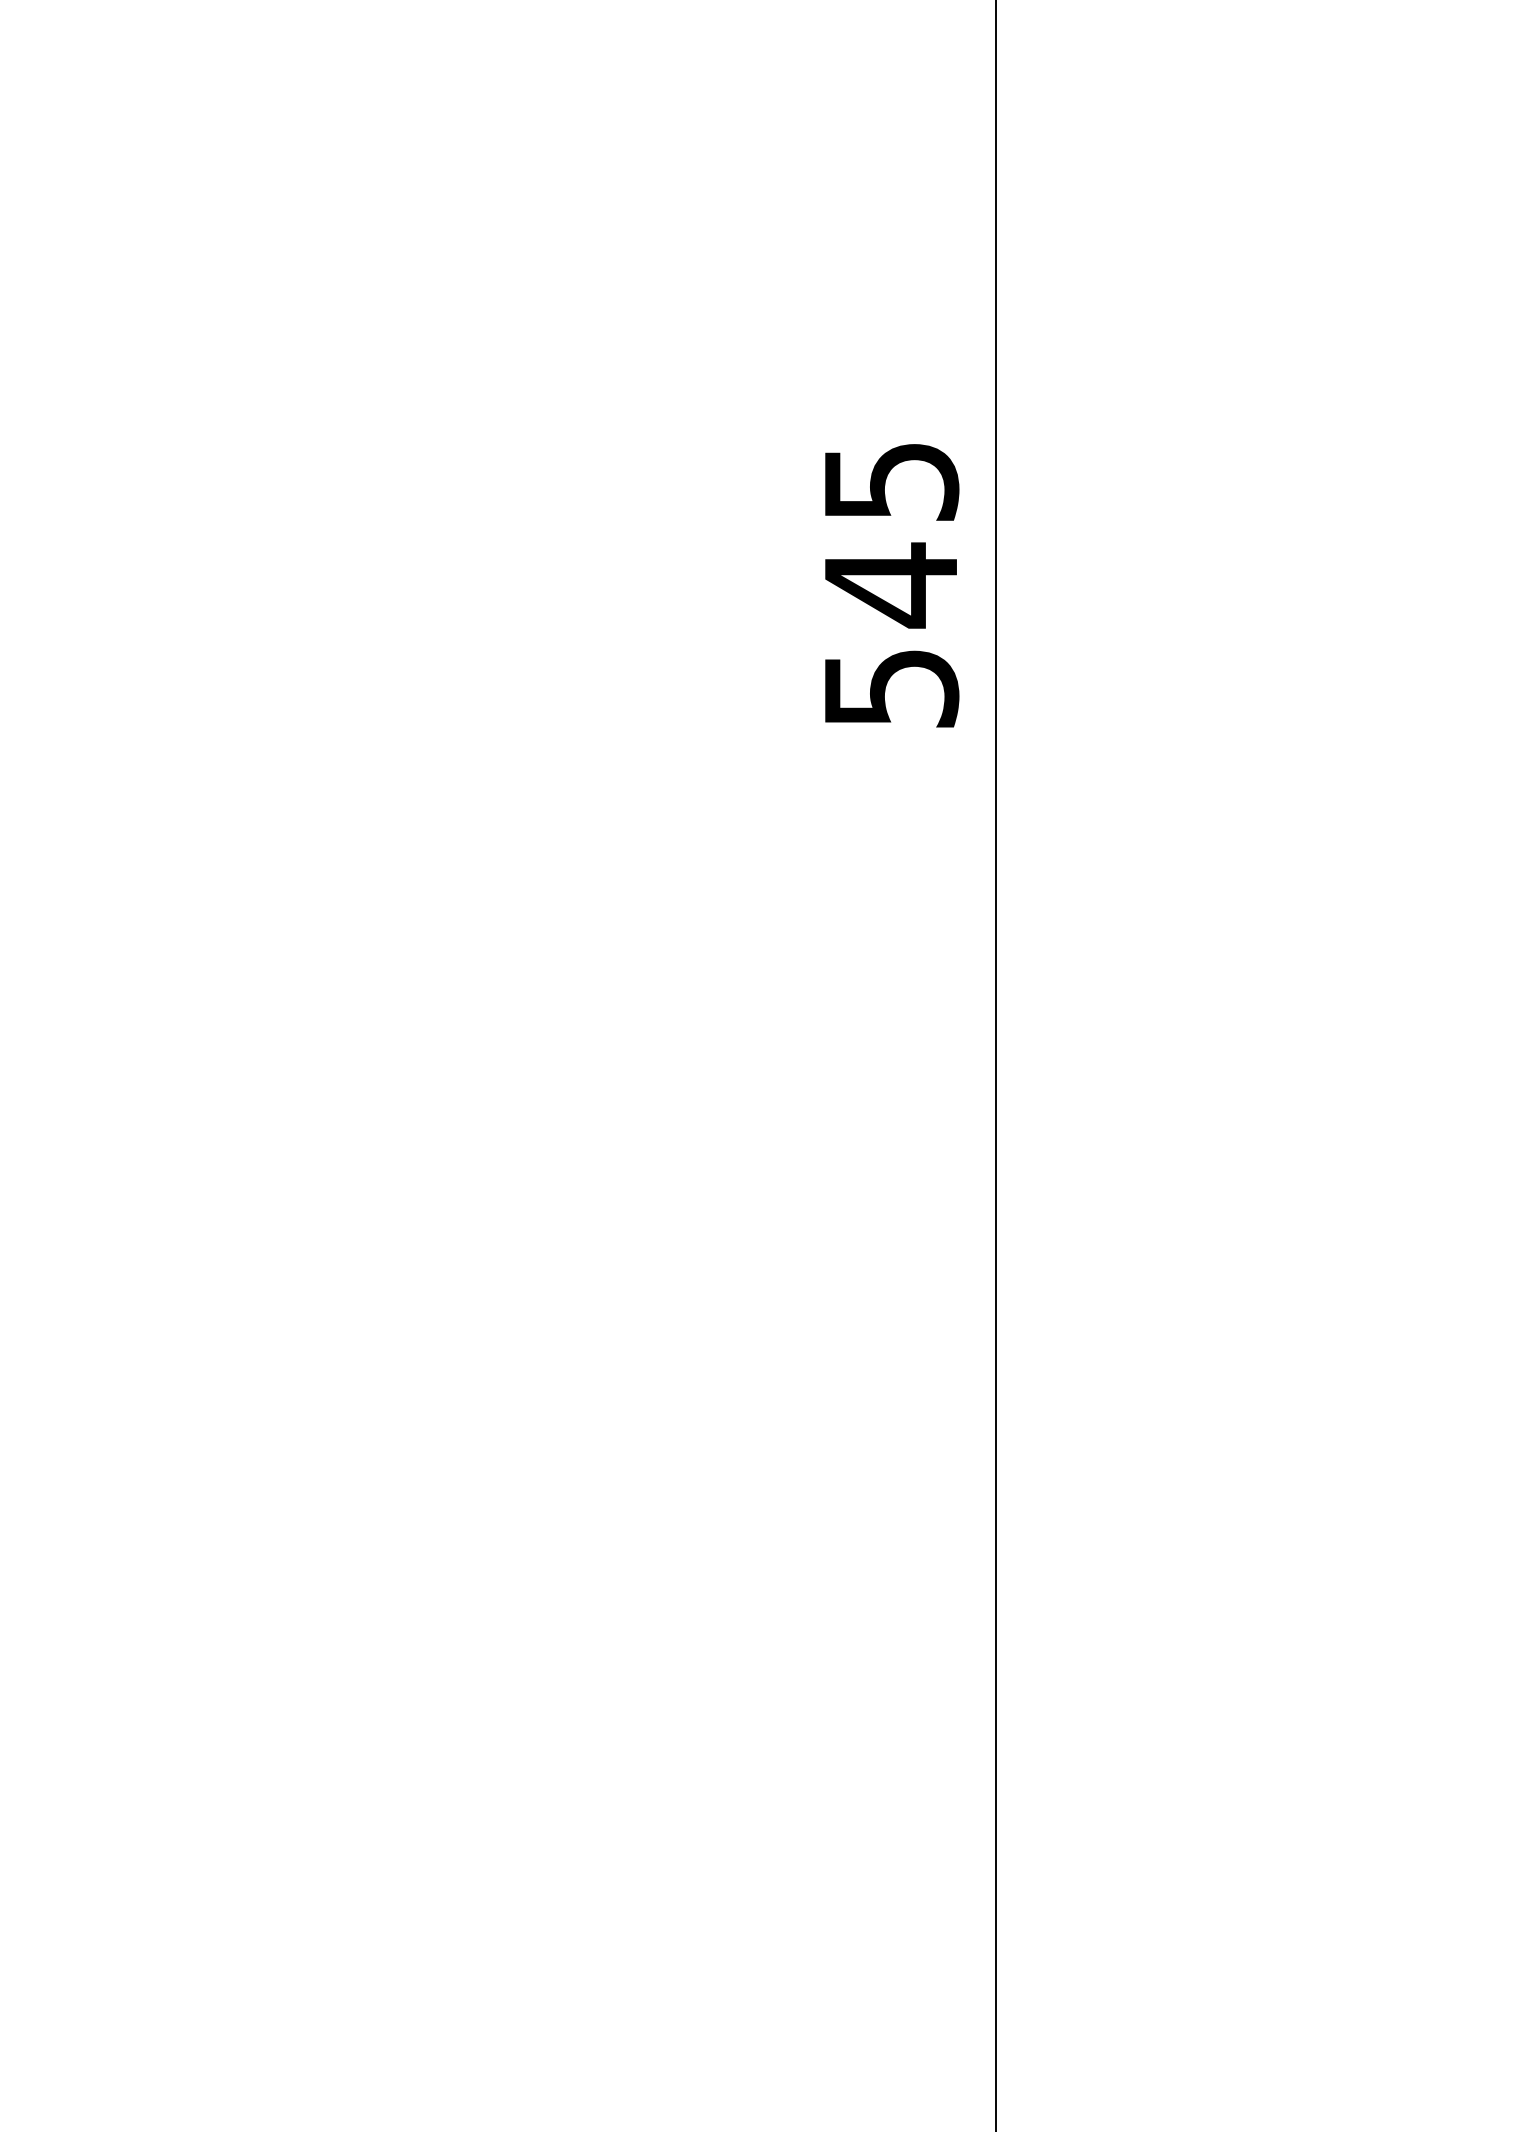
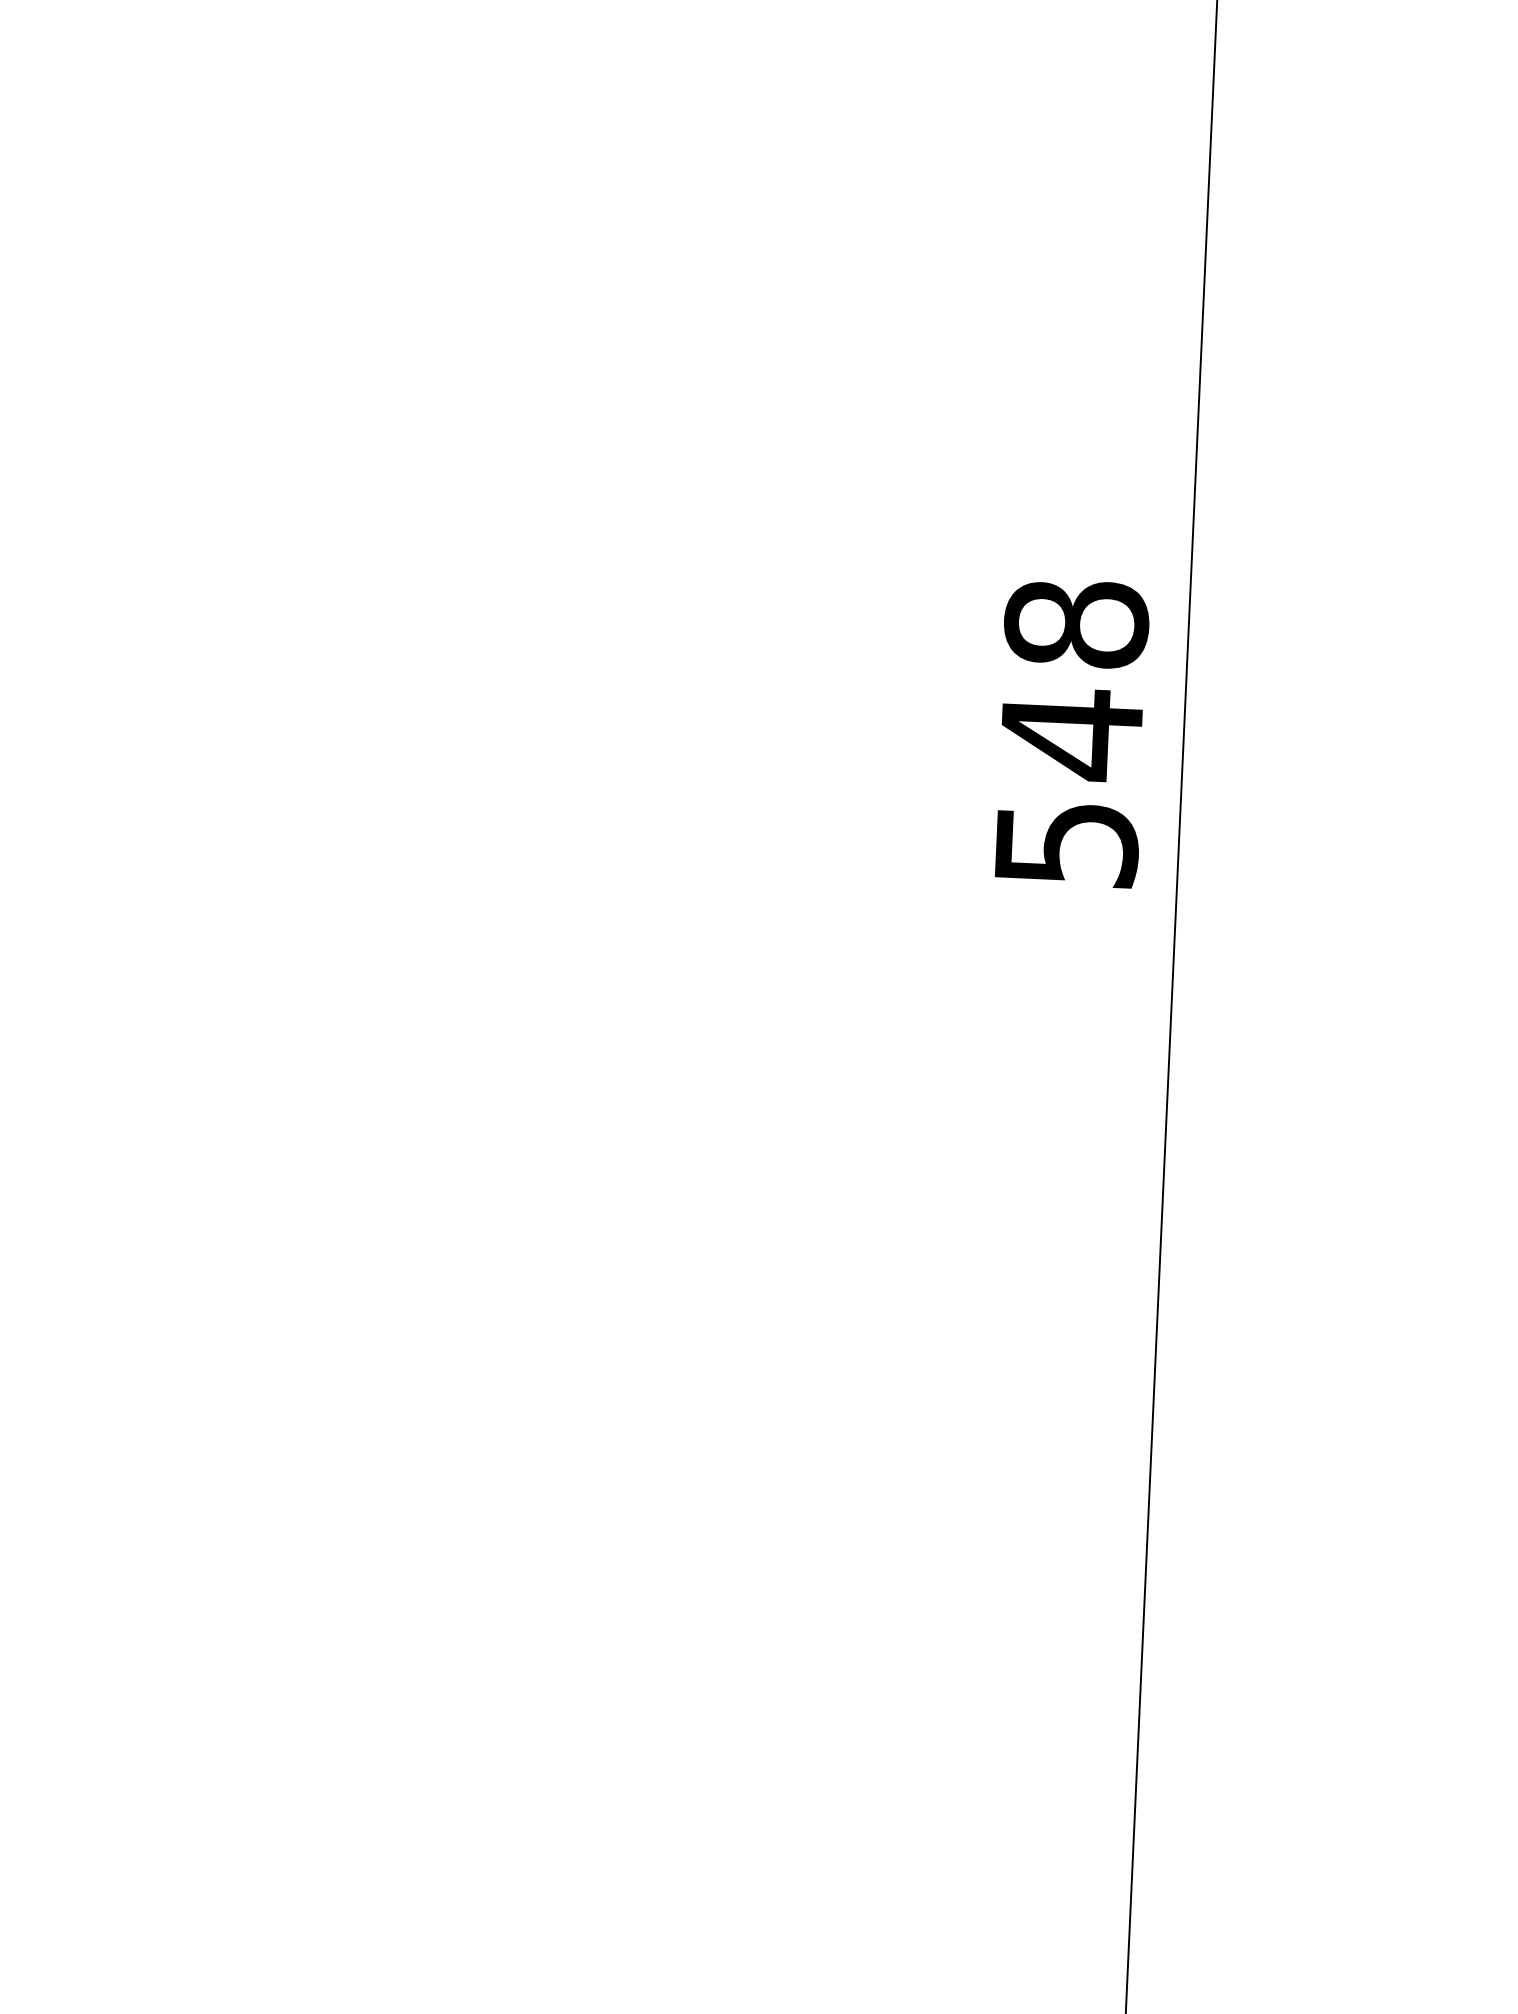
text: (891, 481) -> (1076, 623), 545 -> 548

